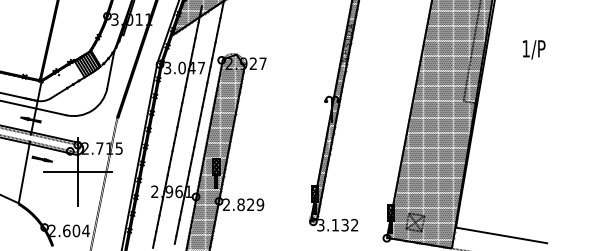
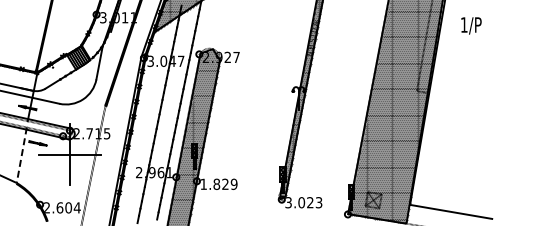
text: (534, 49) -> (471, 25), moved
line: (24, 172) -> (21, 155), solid -> dashed
text: (226, 203) -> (203, 183), 2.829 -> 1.829
text: (345, 224) -> (310, 202), 3.132 -> 3.023

